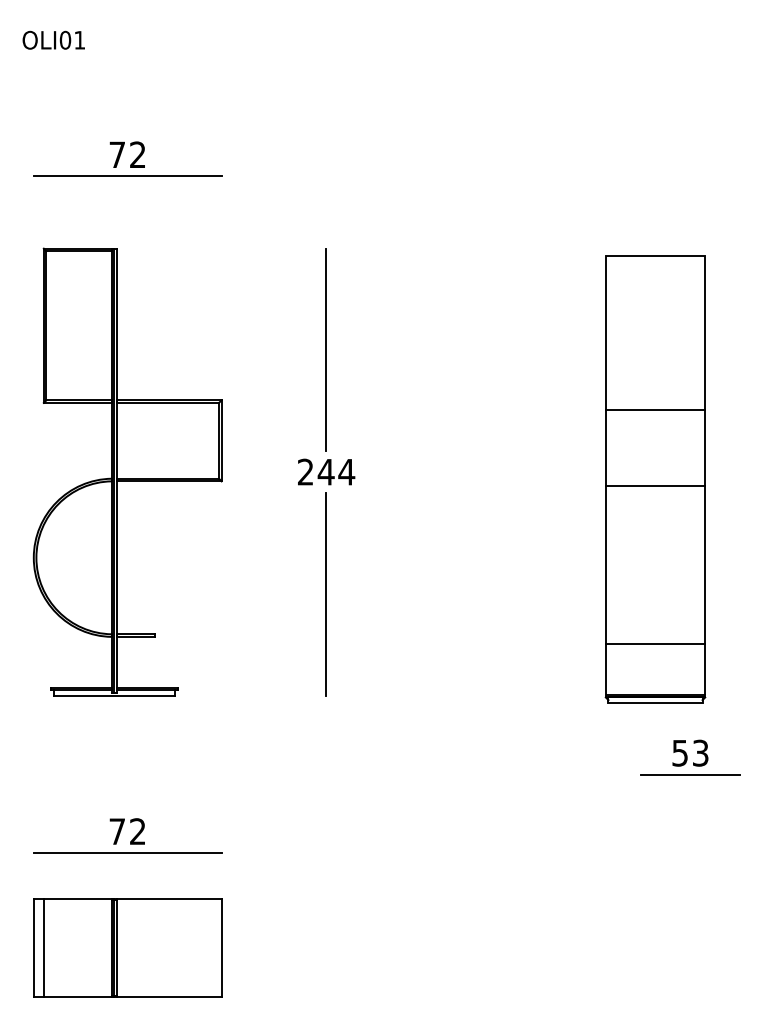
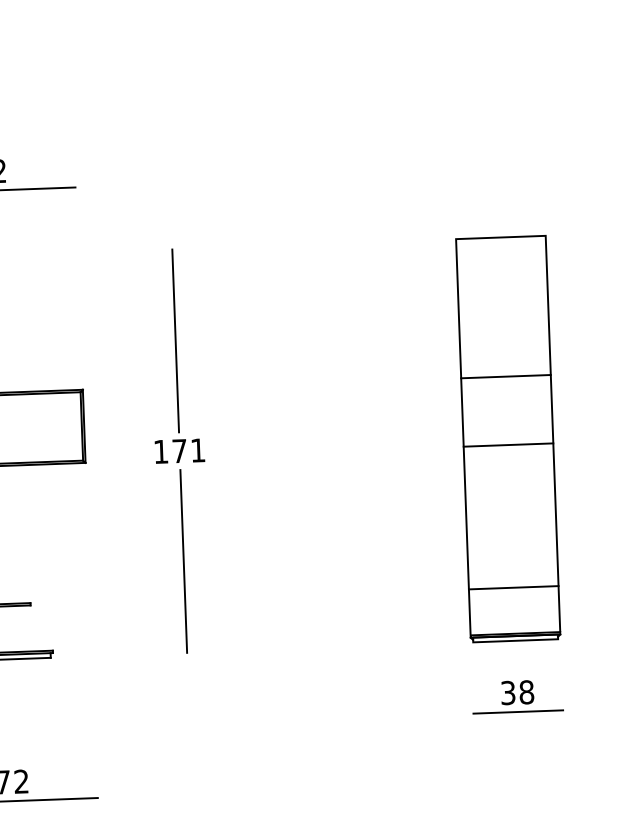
text: (326, 471) -> (179, 450), 244 -> 171
part: (655, 479) -> (508, 439), moved
text: (690, 752) -> (517, 692), 53 -> 38

